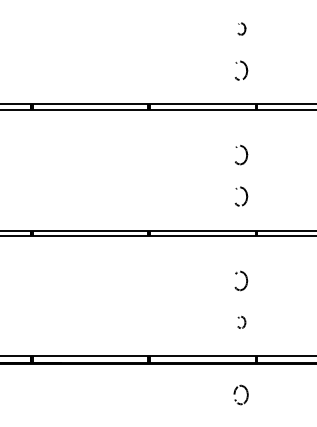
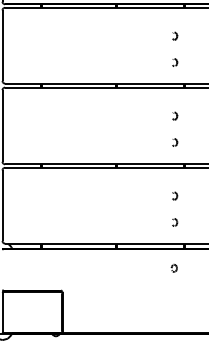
part: (242, 70) -> (175, 62), size x0.62
part: (242, 153) -> (175, 115), size x0.62
part: (242, 196) -> (175, 142), size x0.62
part: (242, 279) -> (175, 195), size x0.62
part: (239, 393) -> (173, 267), size x0.62

